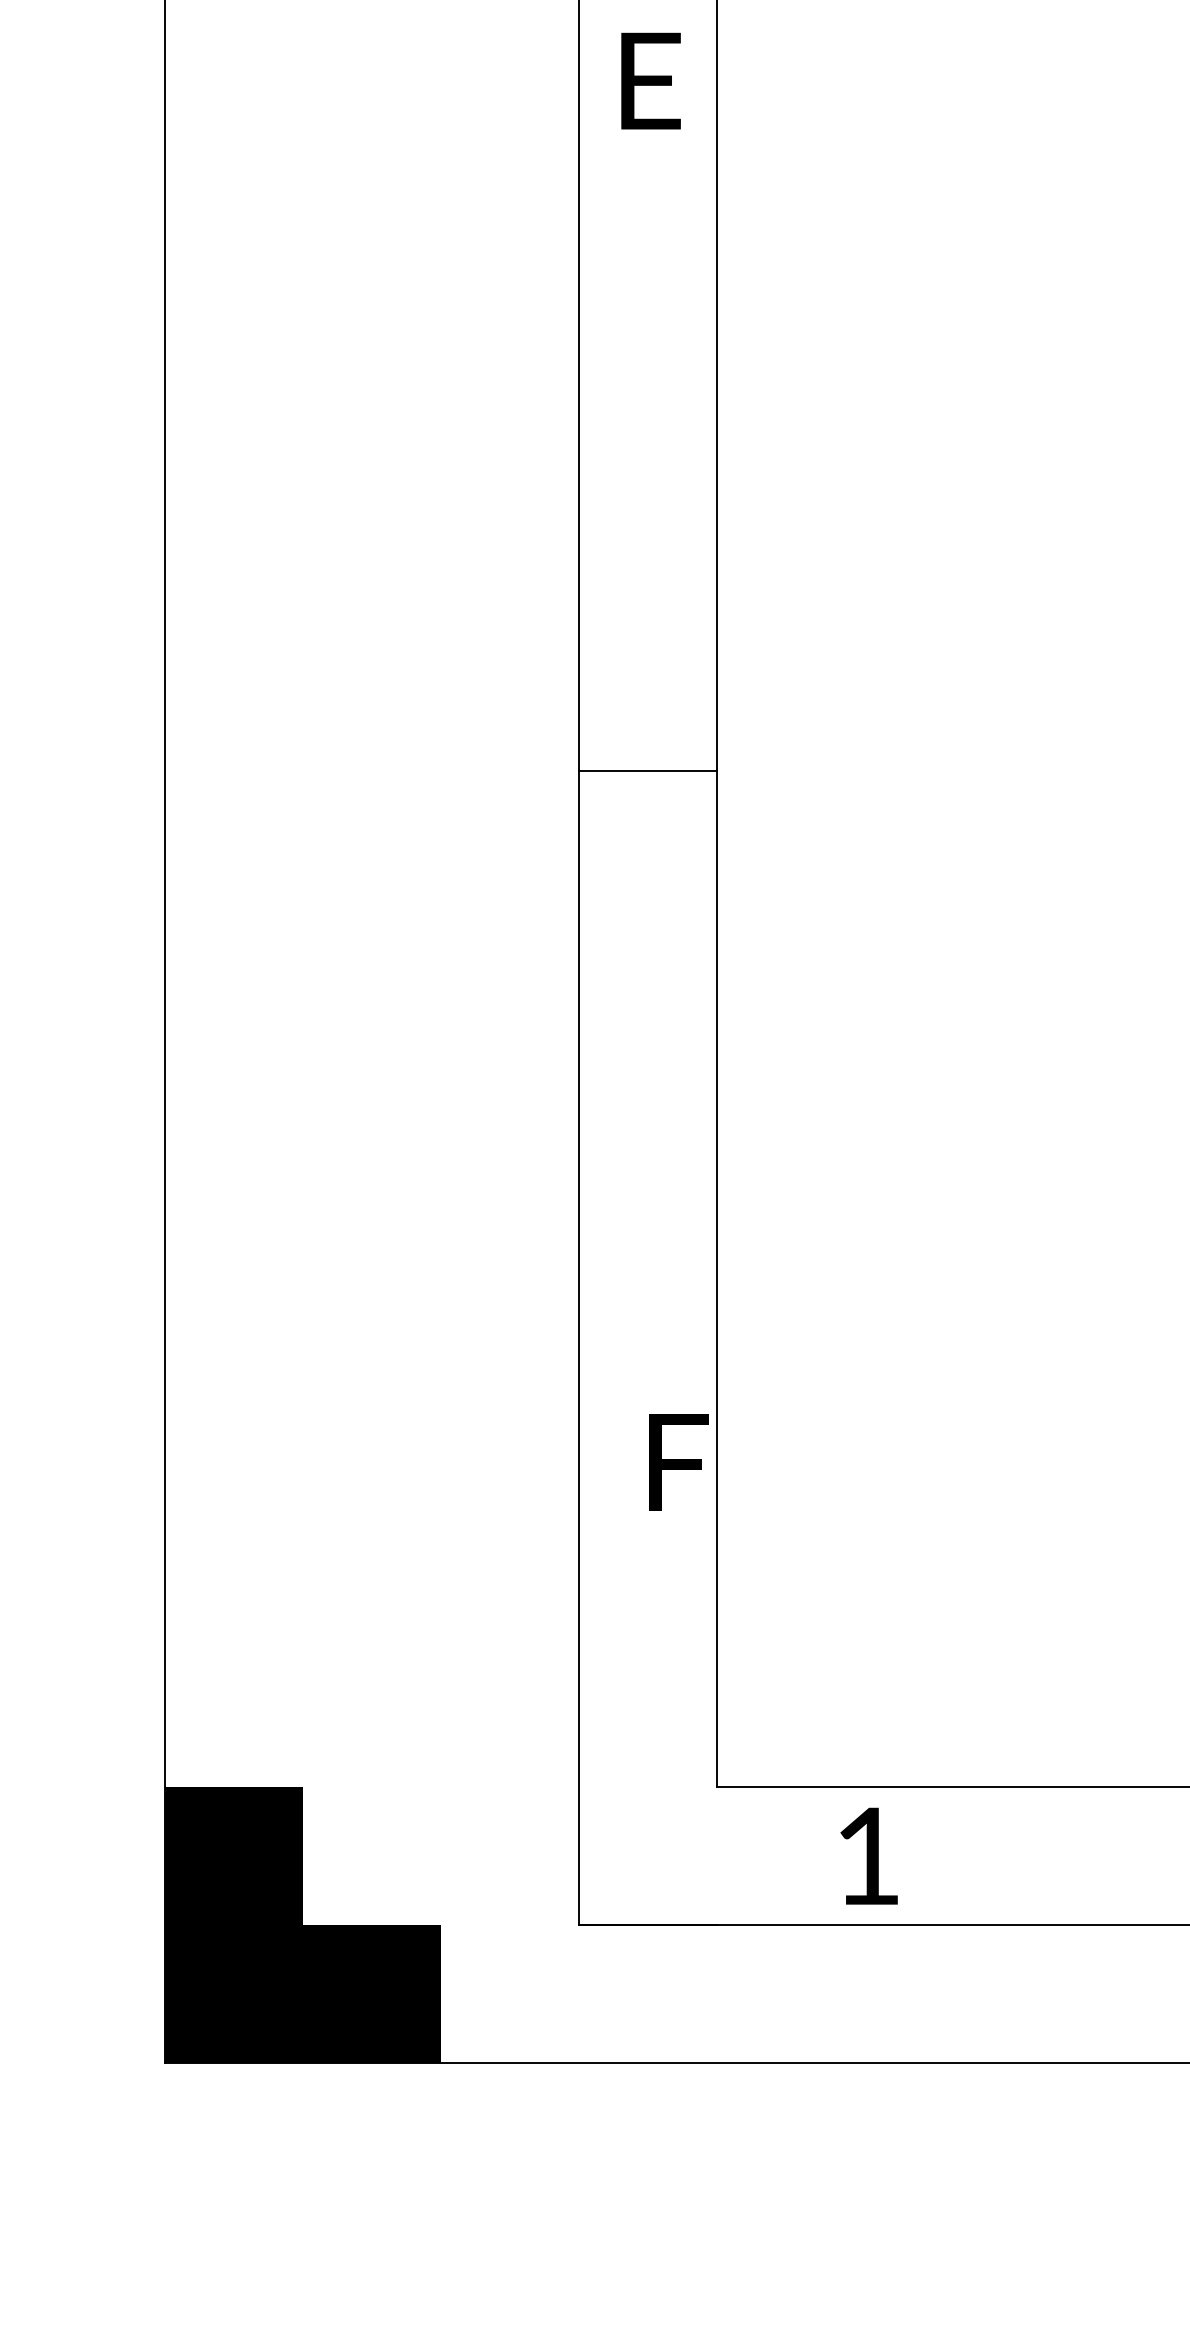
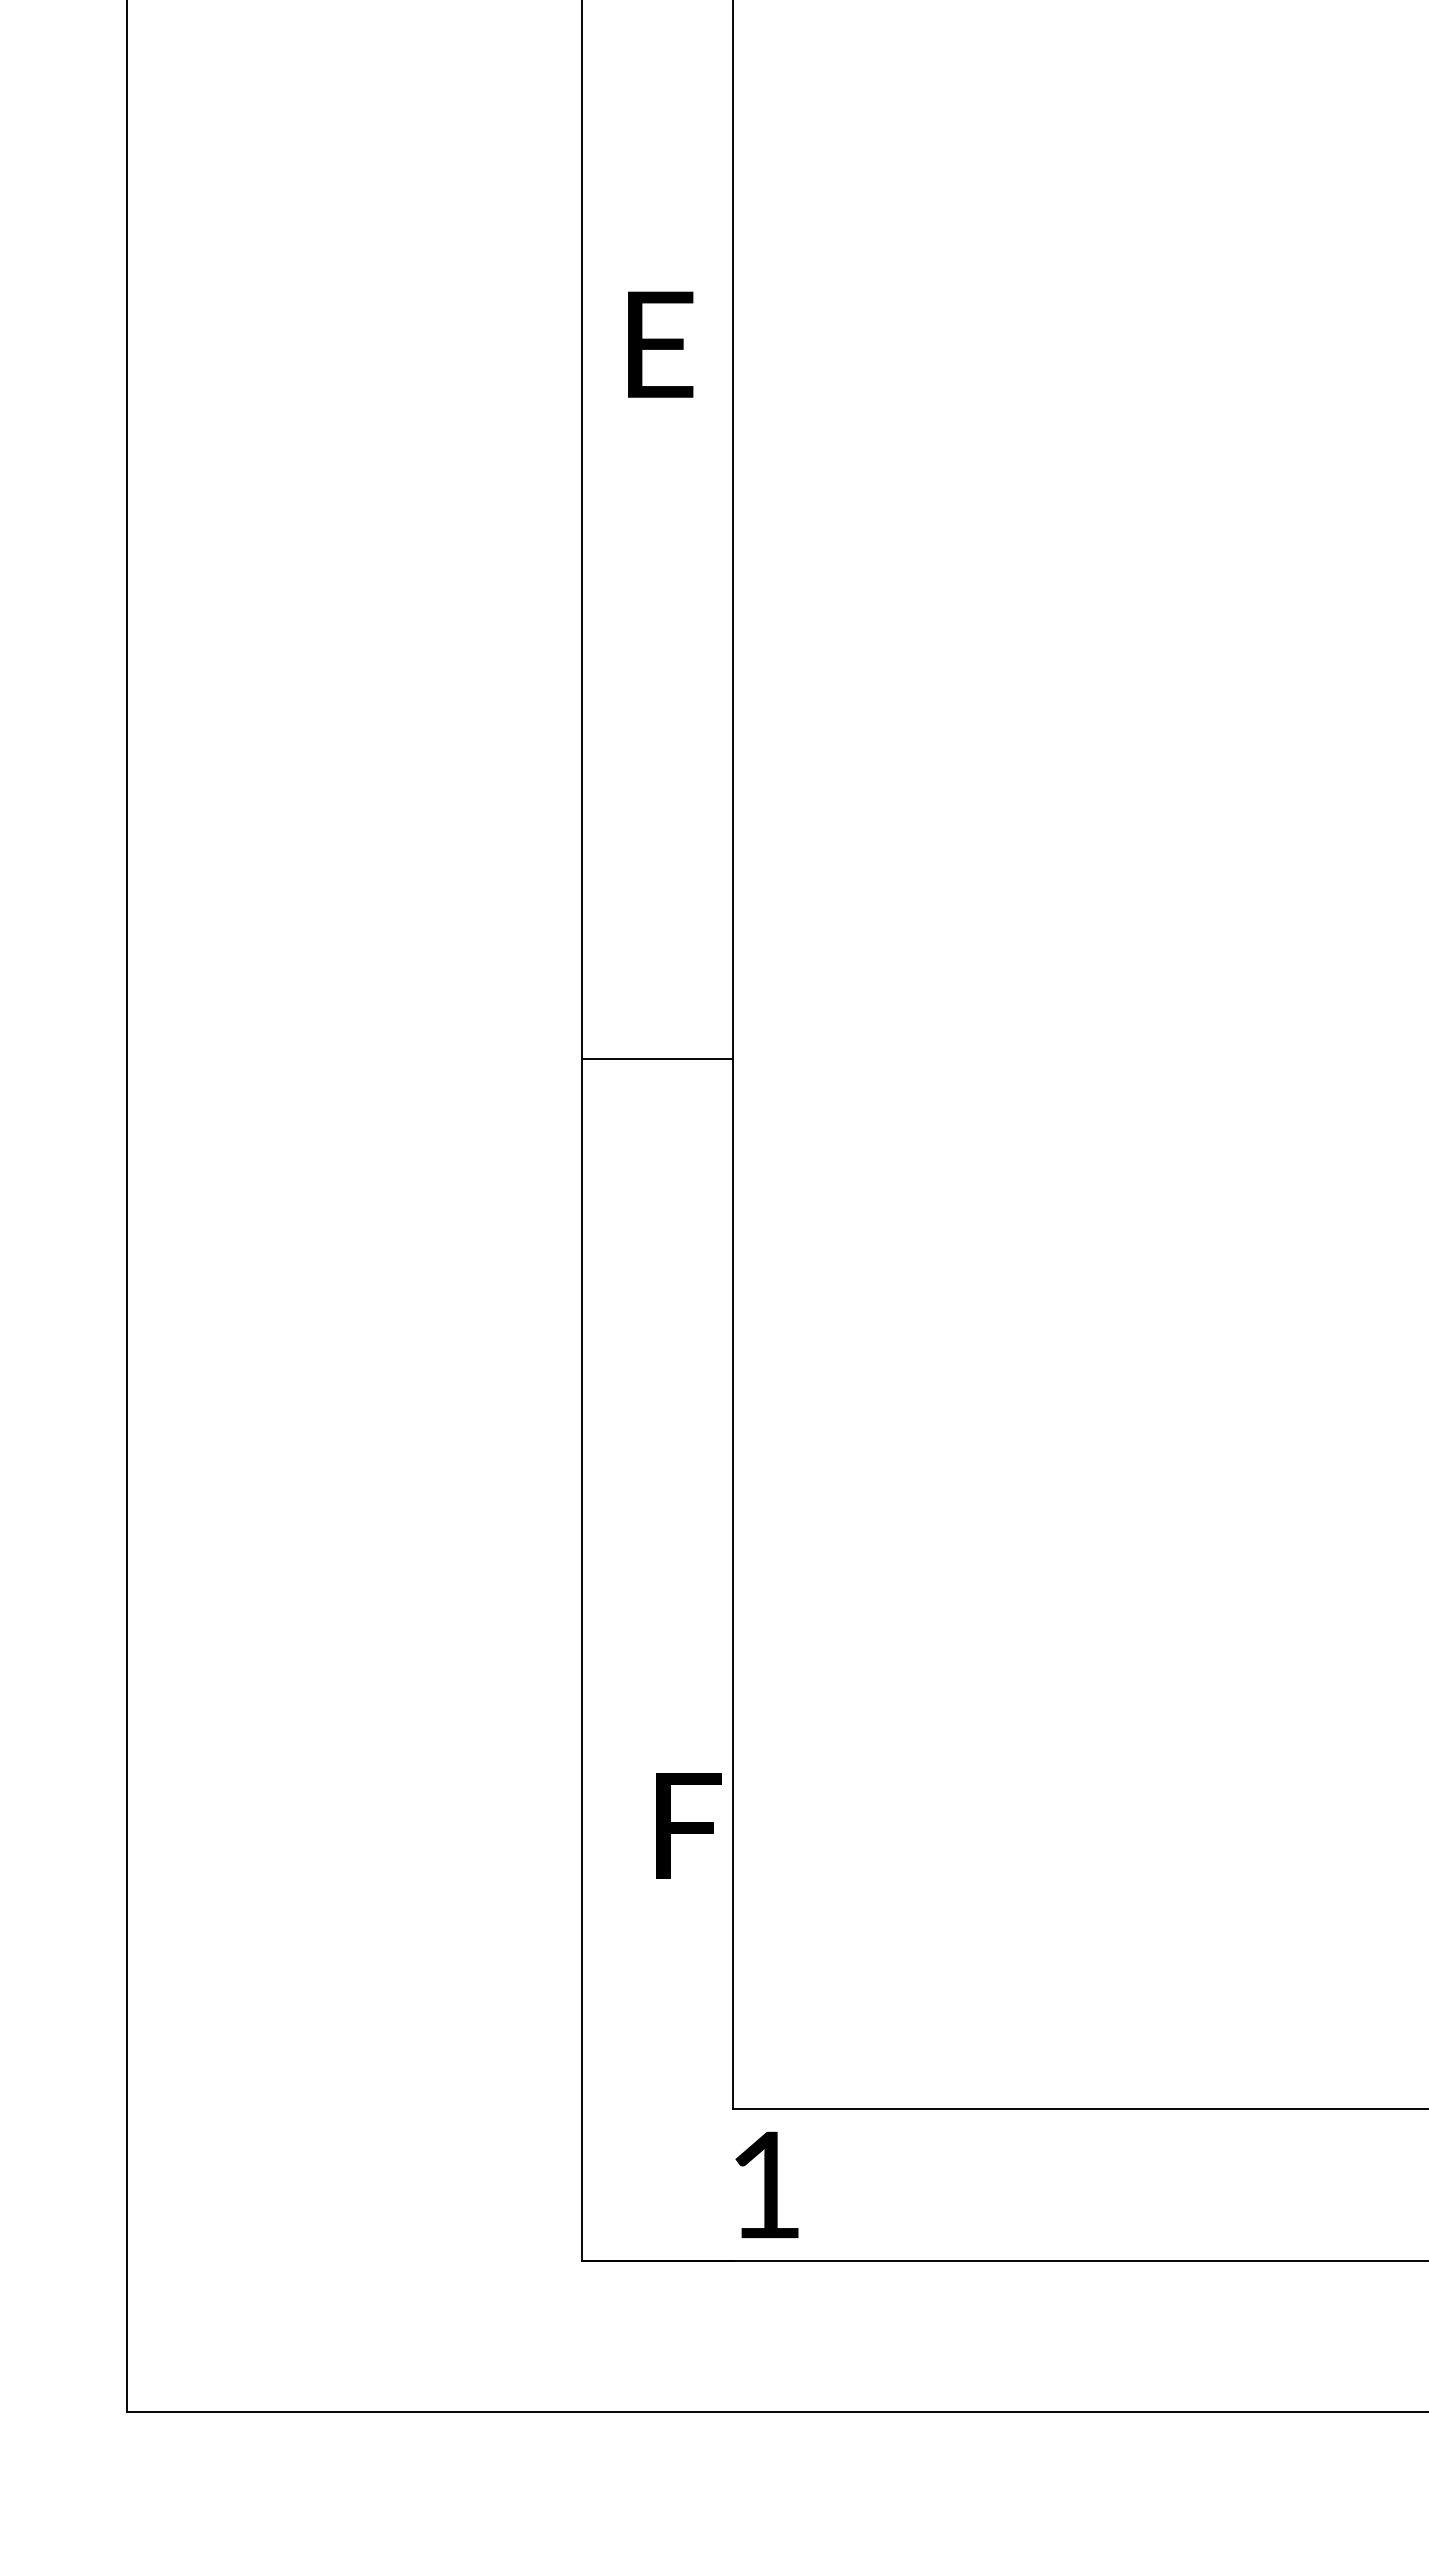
text: (650, 80) -> (660, 344), moved
line: (648, 770) -> (657, 1058), moved
text: (678, 1462) -> (688, 1825), moved
text: (868, 1855) -> (766, 2184), moved
fill: (302, 1925) -> (278, 2260), removed

